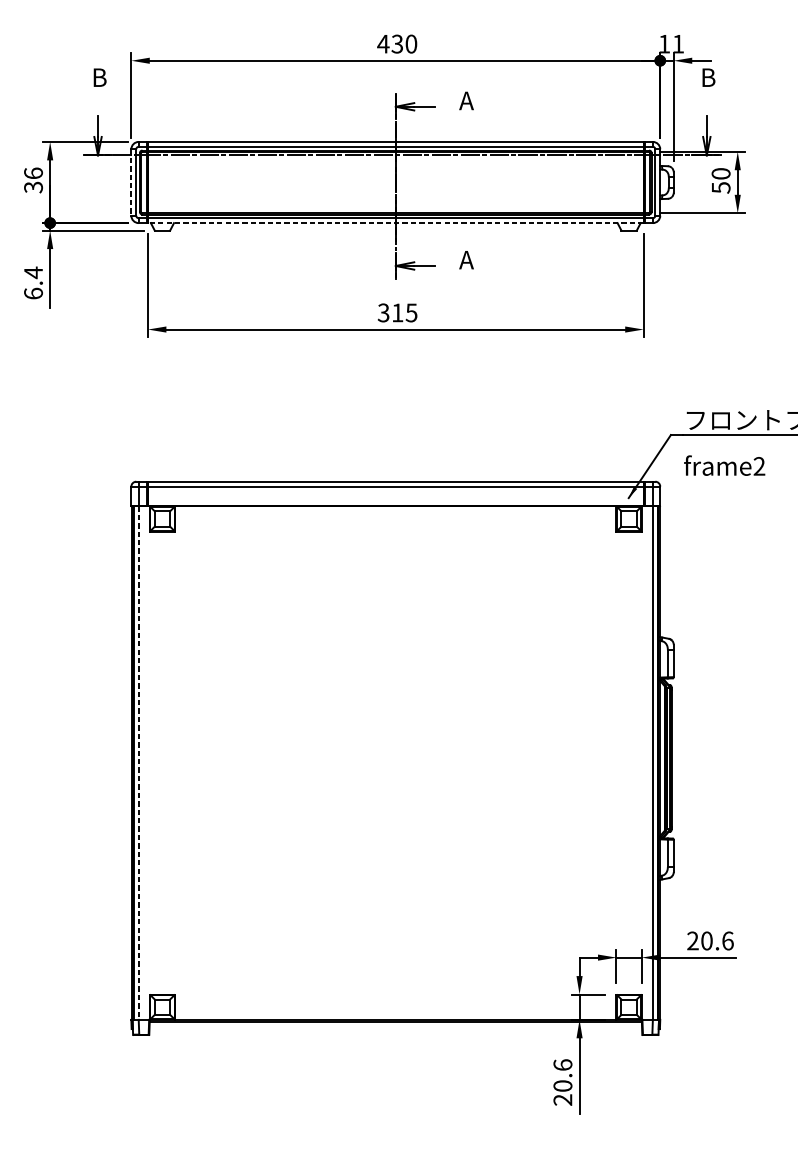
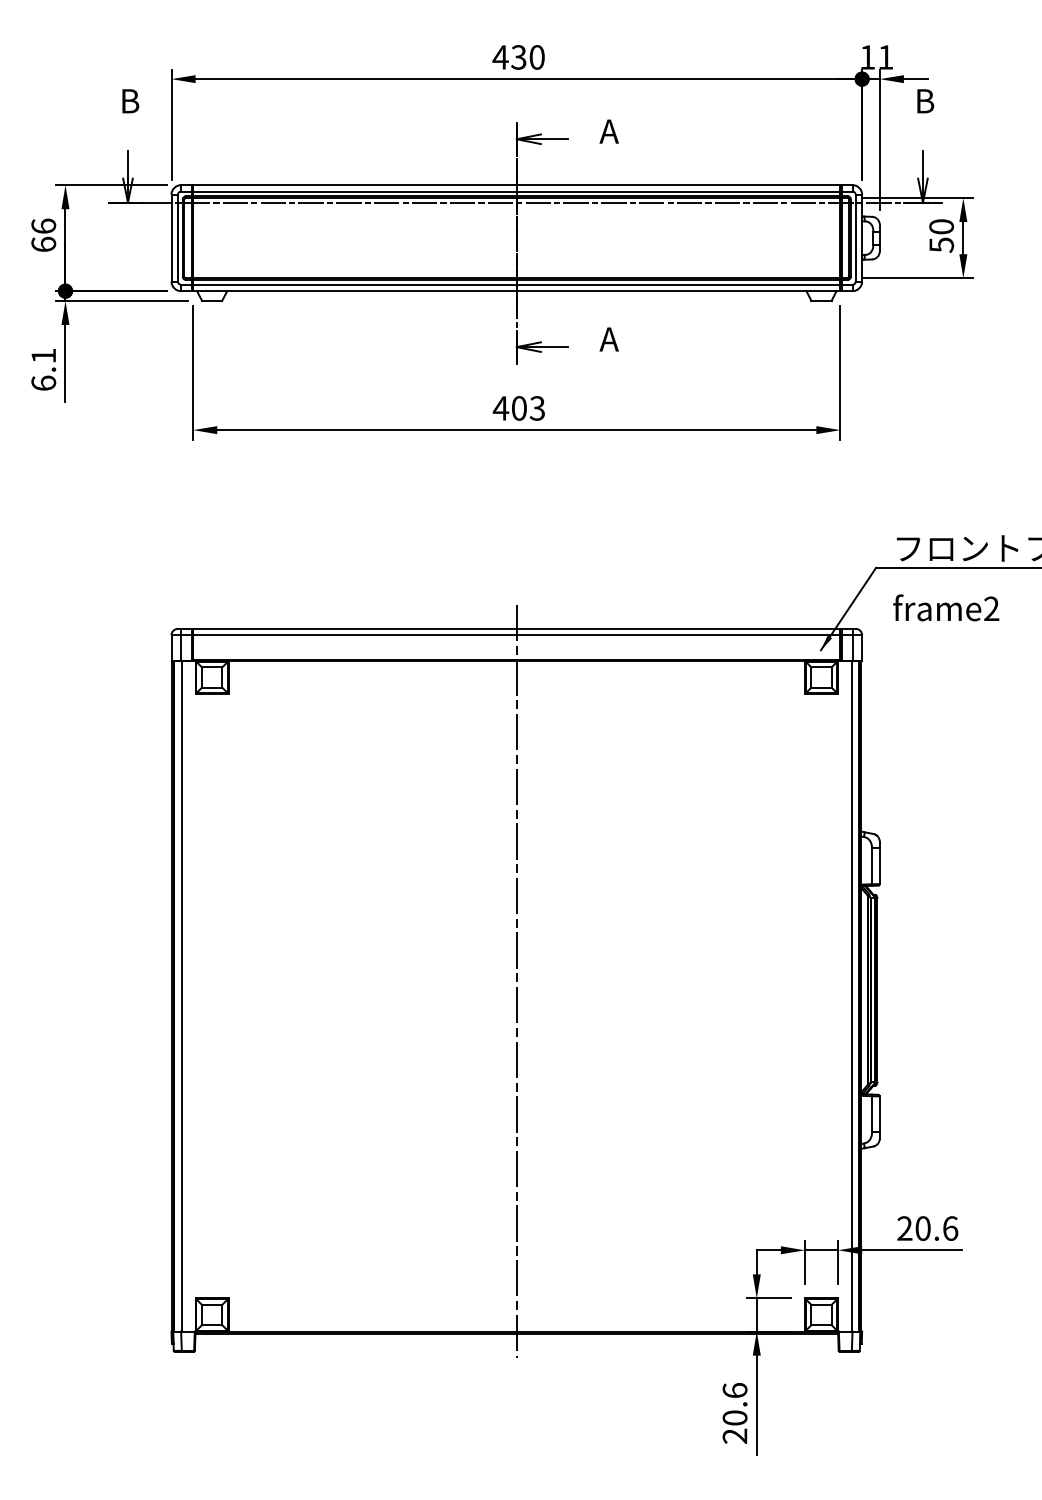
line: (131, 182) -> (171, 238), dashed -> solid
text: (33, 187) -> (43, 244), 36 -> 66
line: (395, 223) -> (516, 291), dashed -> solid
text: (33, 272) -> (43, 355), 6.4 -> 6.1
text: (397, 312) -> (518, 408), 315 -> 403
line: (395, 751) -> (516, 981), added
line: (139, 763) -> (181, 996), dashed -> solid

